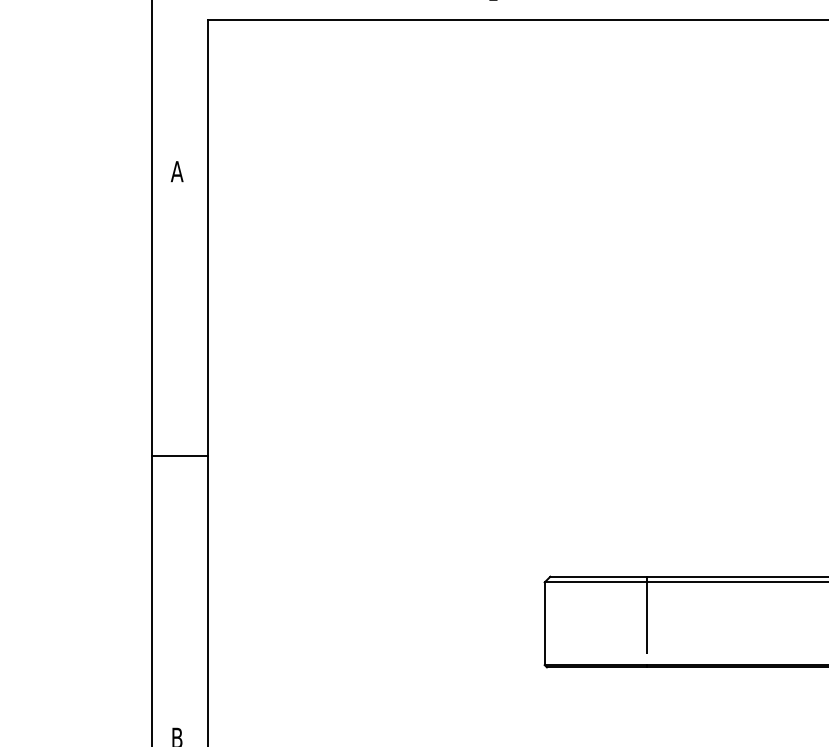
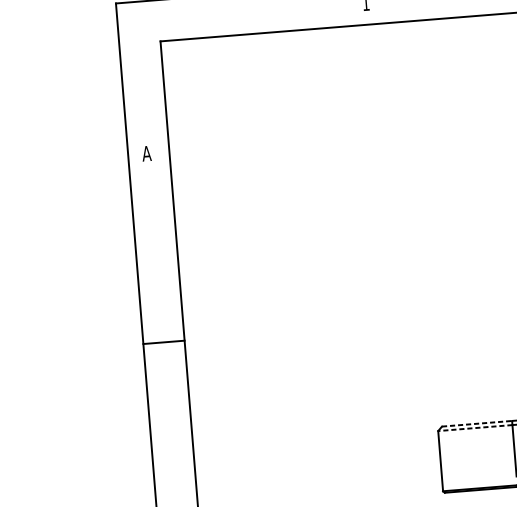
line: (179, 456) -> (163, 342), moved
line: (599, 576) -> (477, 423), solid -> dashed
line: (595, 582) -> (475, 428), solid -> dashed

